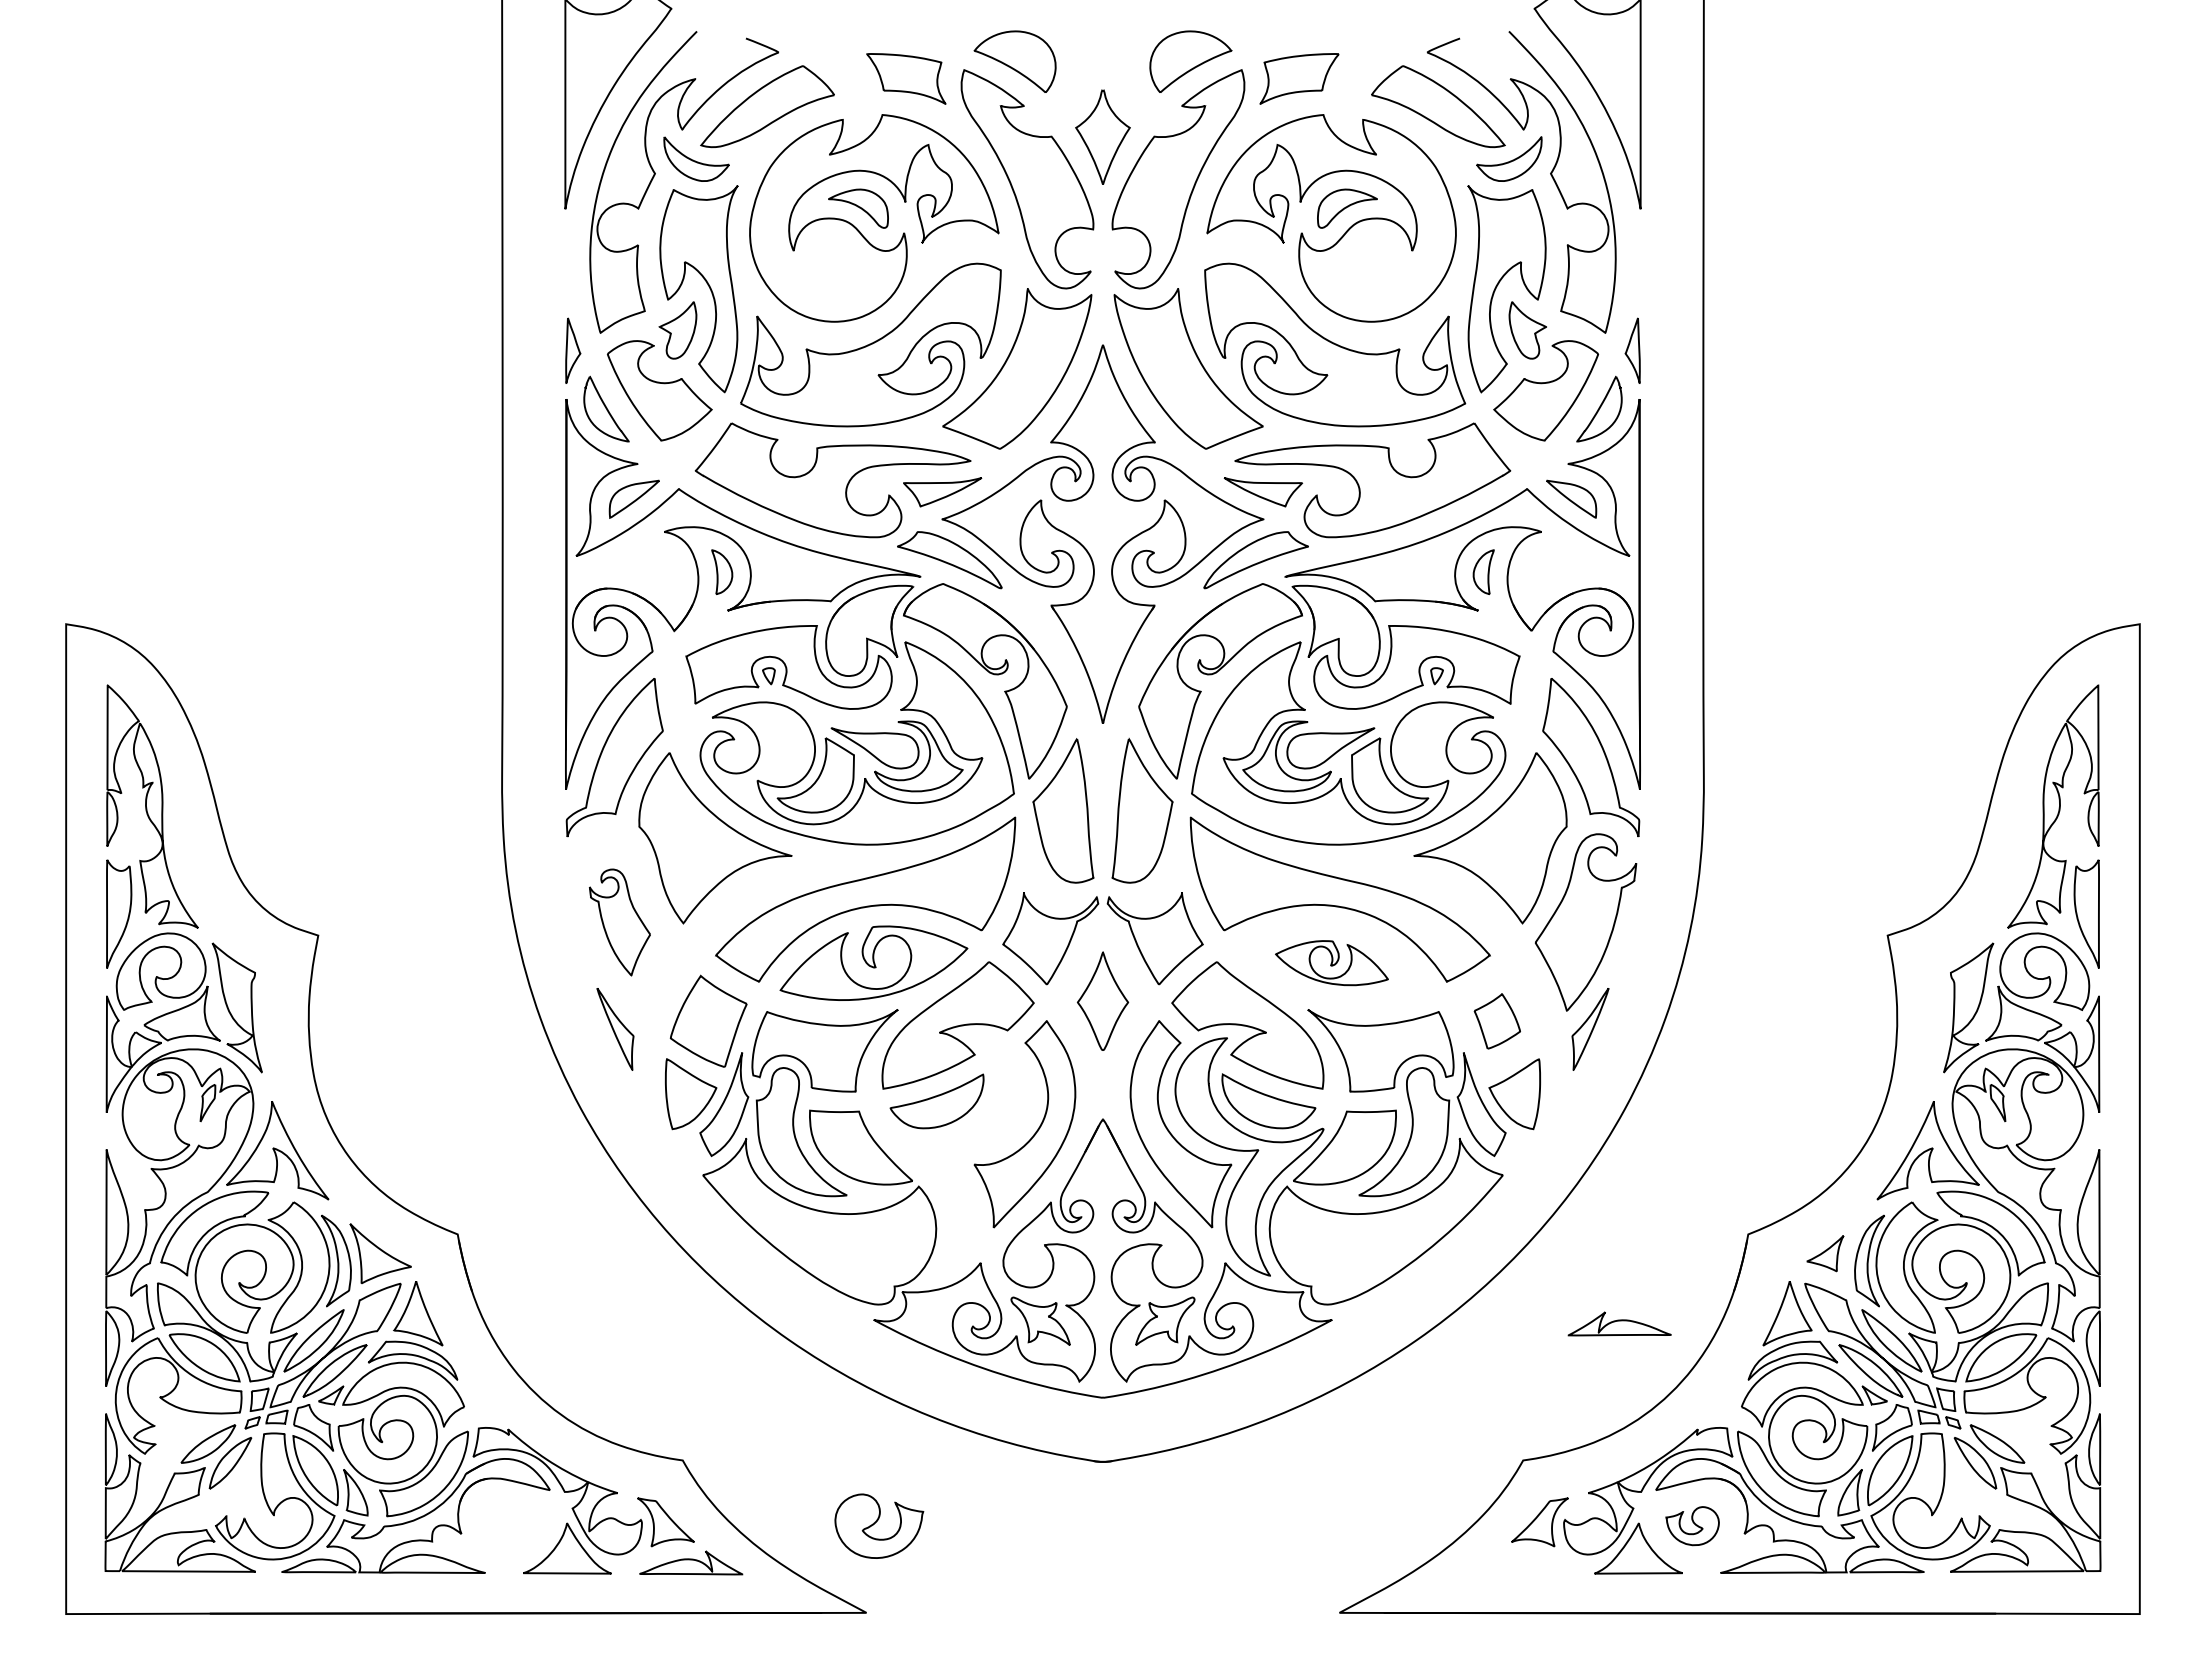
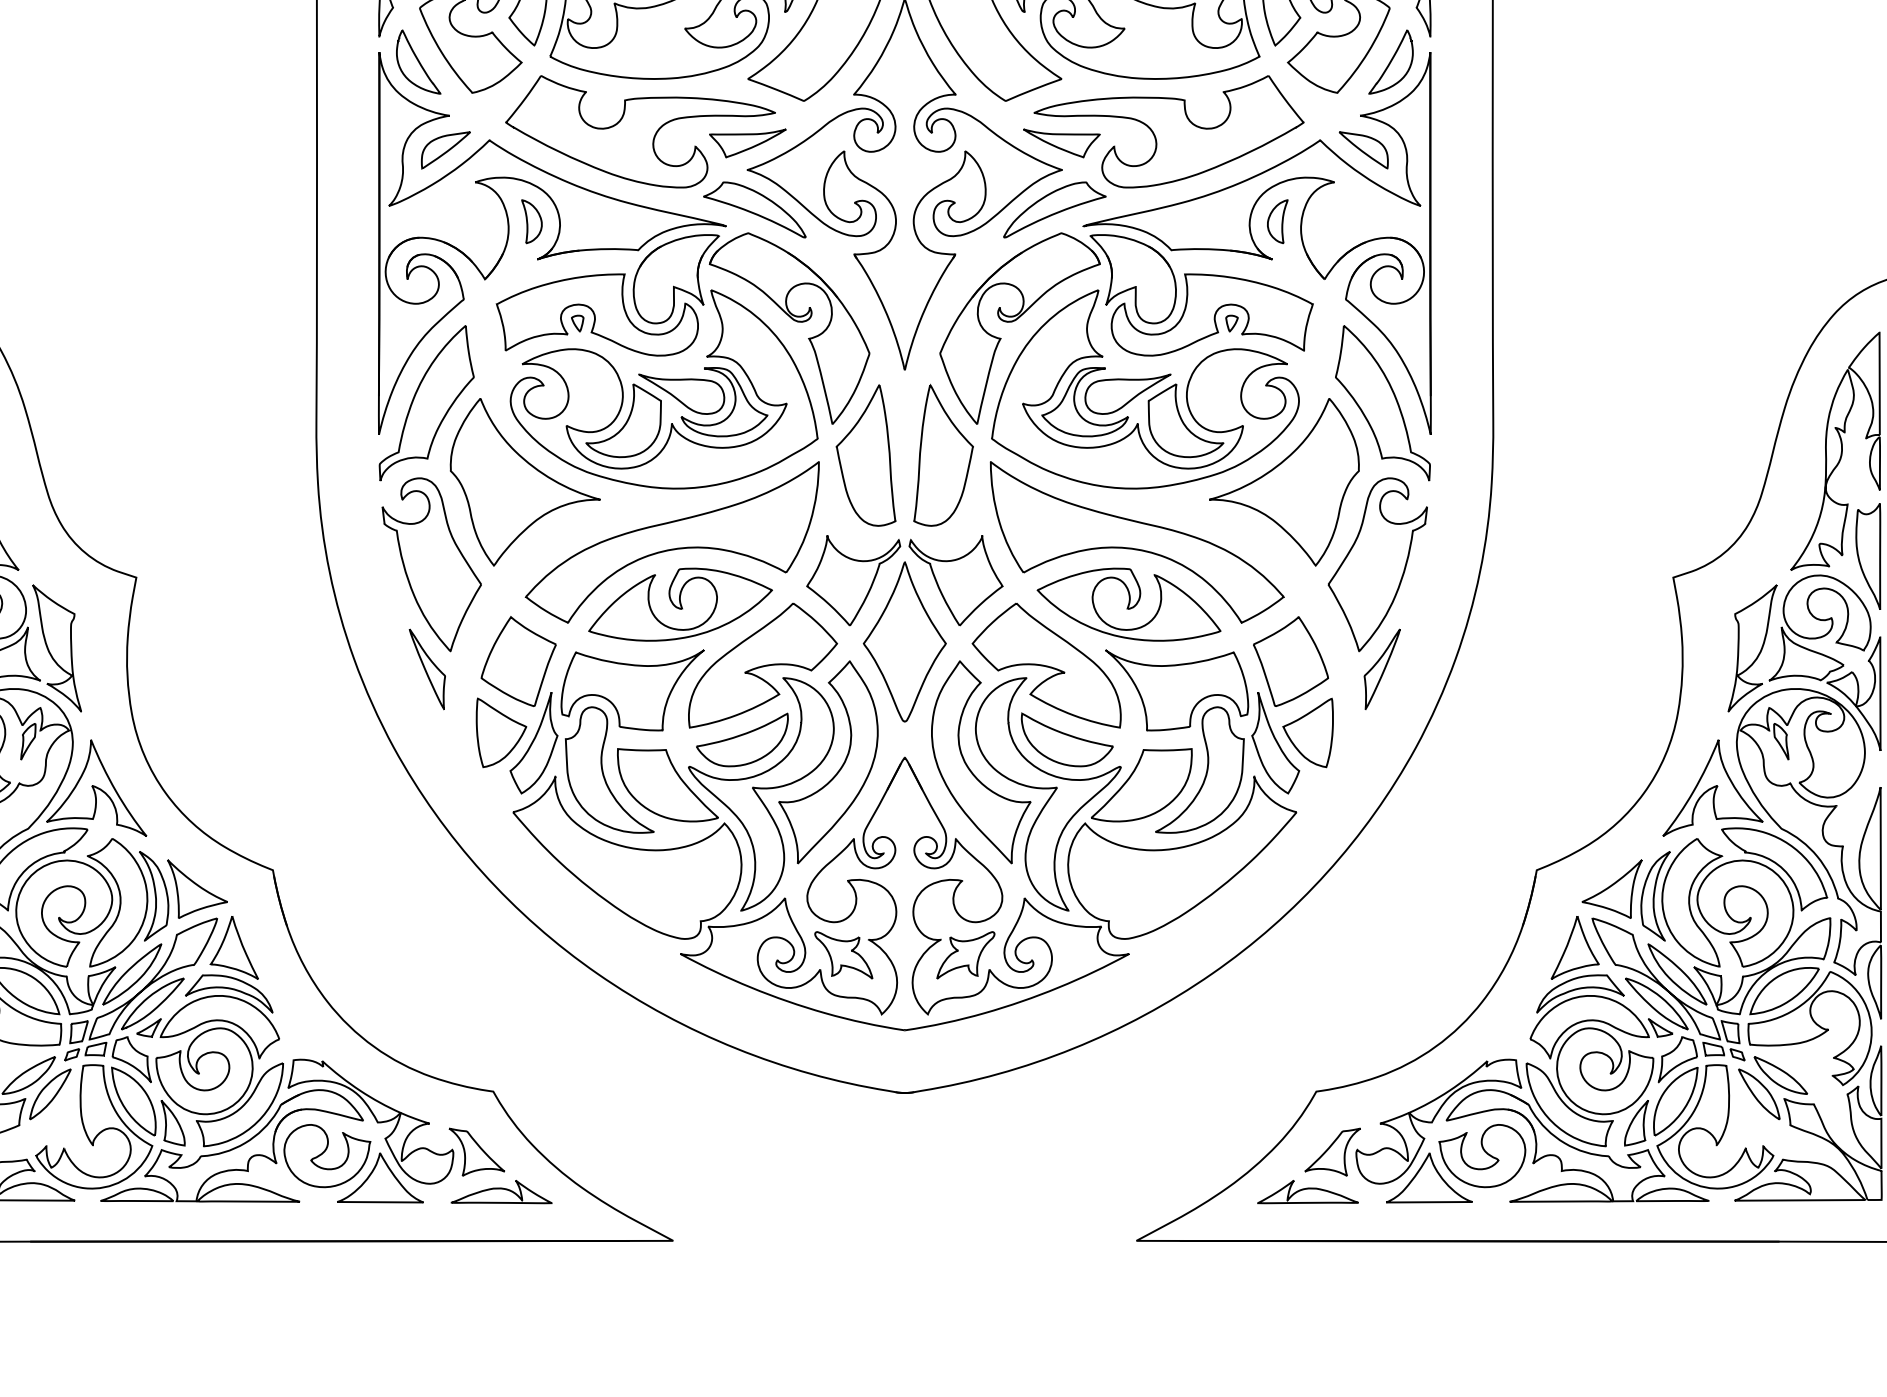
part: (619, 922) -> (431, 564), size x1.67
part: (1331, 962) -> (1128, 603), size x1.67
part: (1102, 1001) -> (904, 642), size x1.67
part: (1497, 1021) -> (1291, 661), size x1.67
part: (956, 1156) -> (761, 793), added
part: (1825, 1253) -> (1612, 888), size x1.67
part: (1619, 1323) -> (1307, 1191), moved
part: (879, 1525) -> (327, 1155), moved
part: (1692, 1525) -> (1482, 1155), size x1.67

